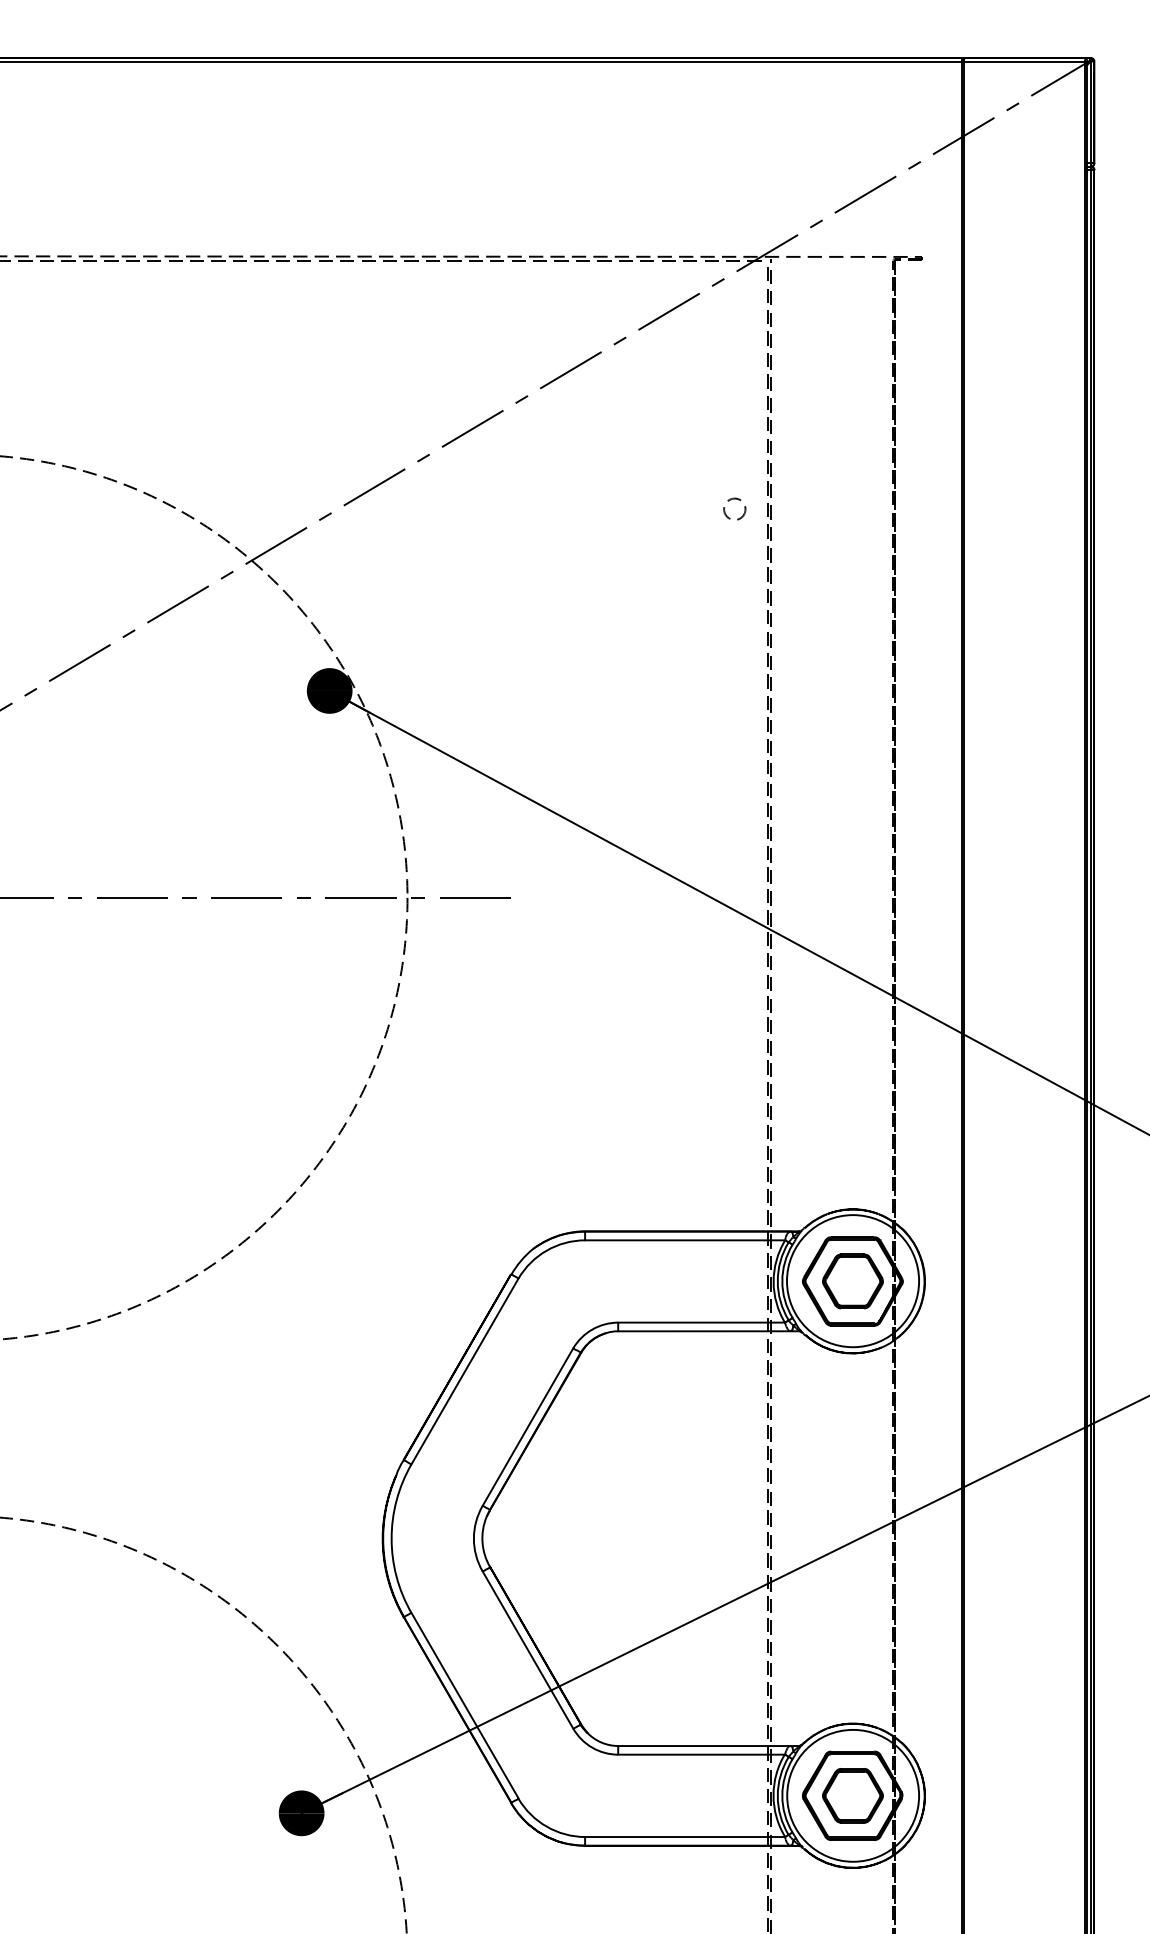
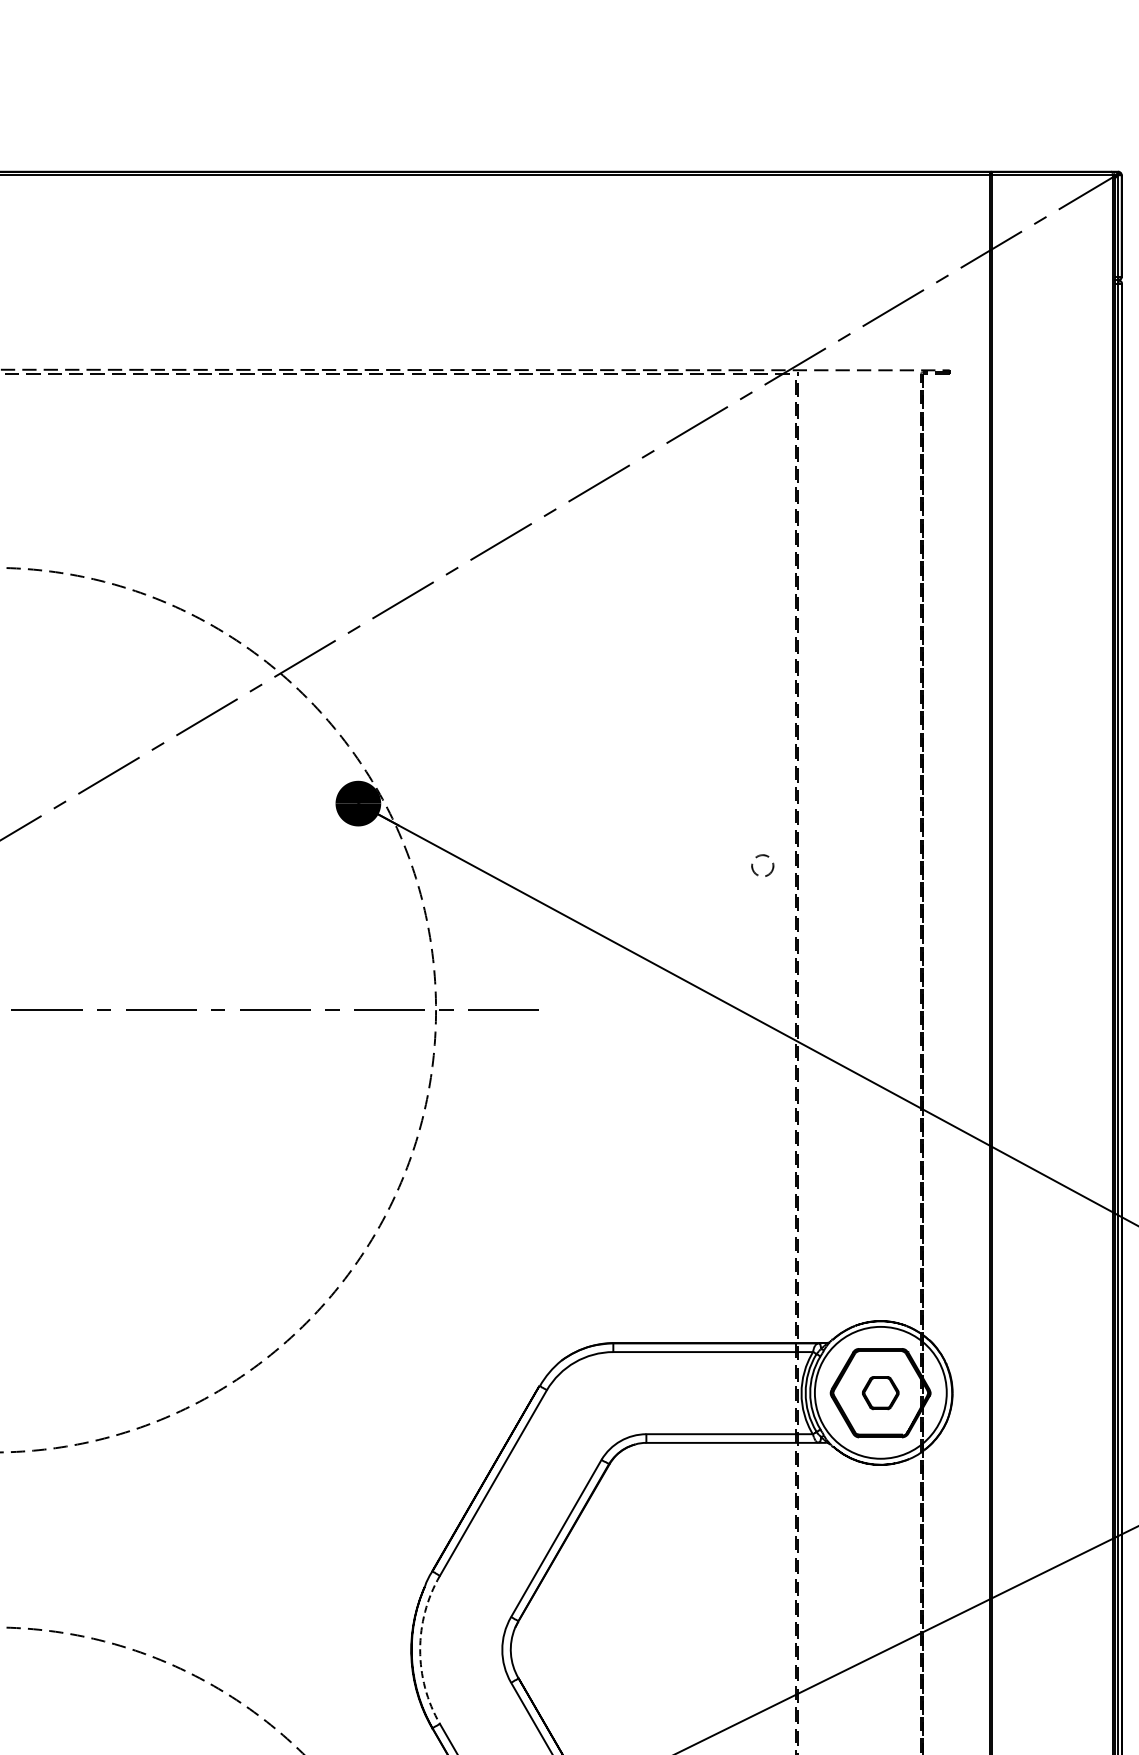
circle: (734, 508) -> (762, 865), moved
part: (852, 1281) -> (880, 1393), size x0.6
arc: (391, 1538) -> (420, 1649), solid -> dashed

